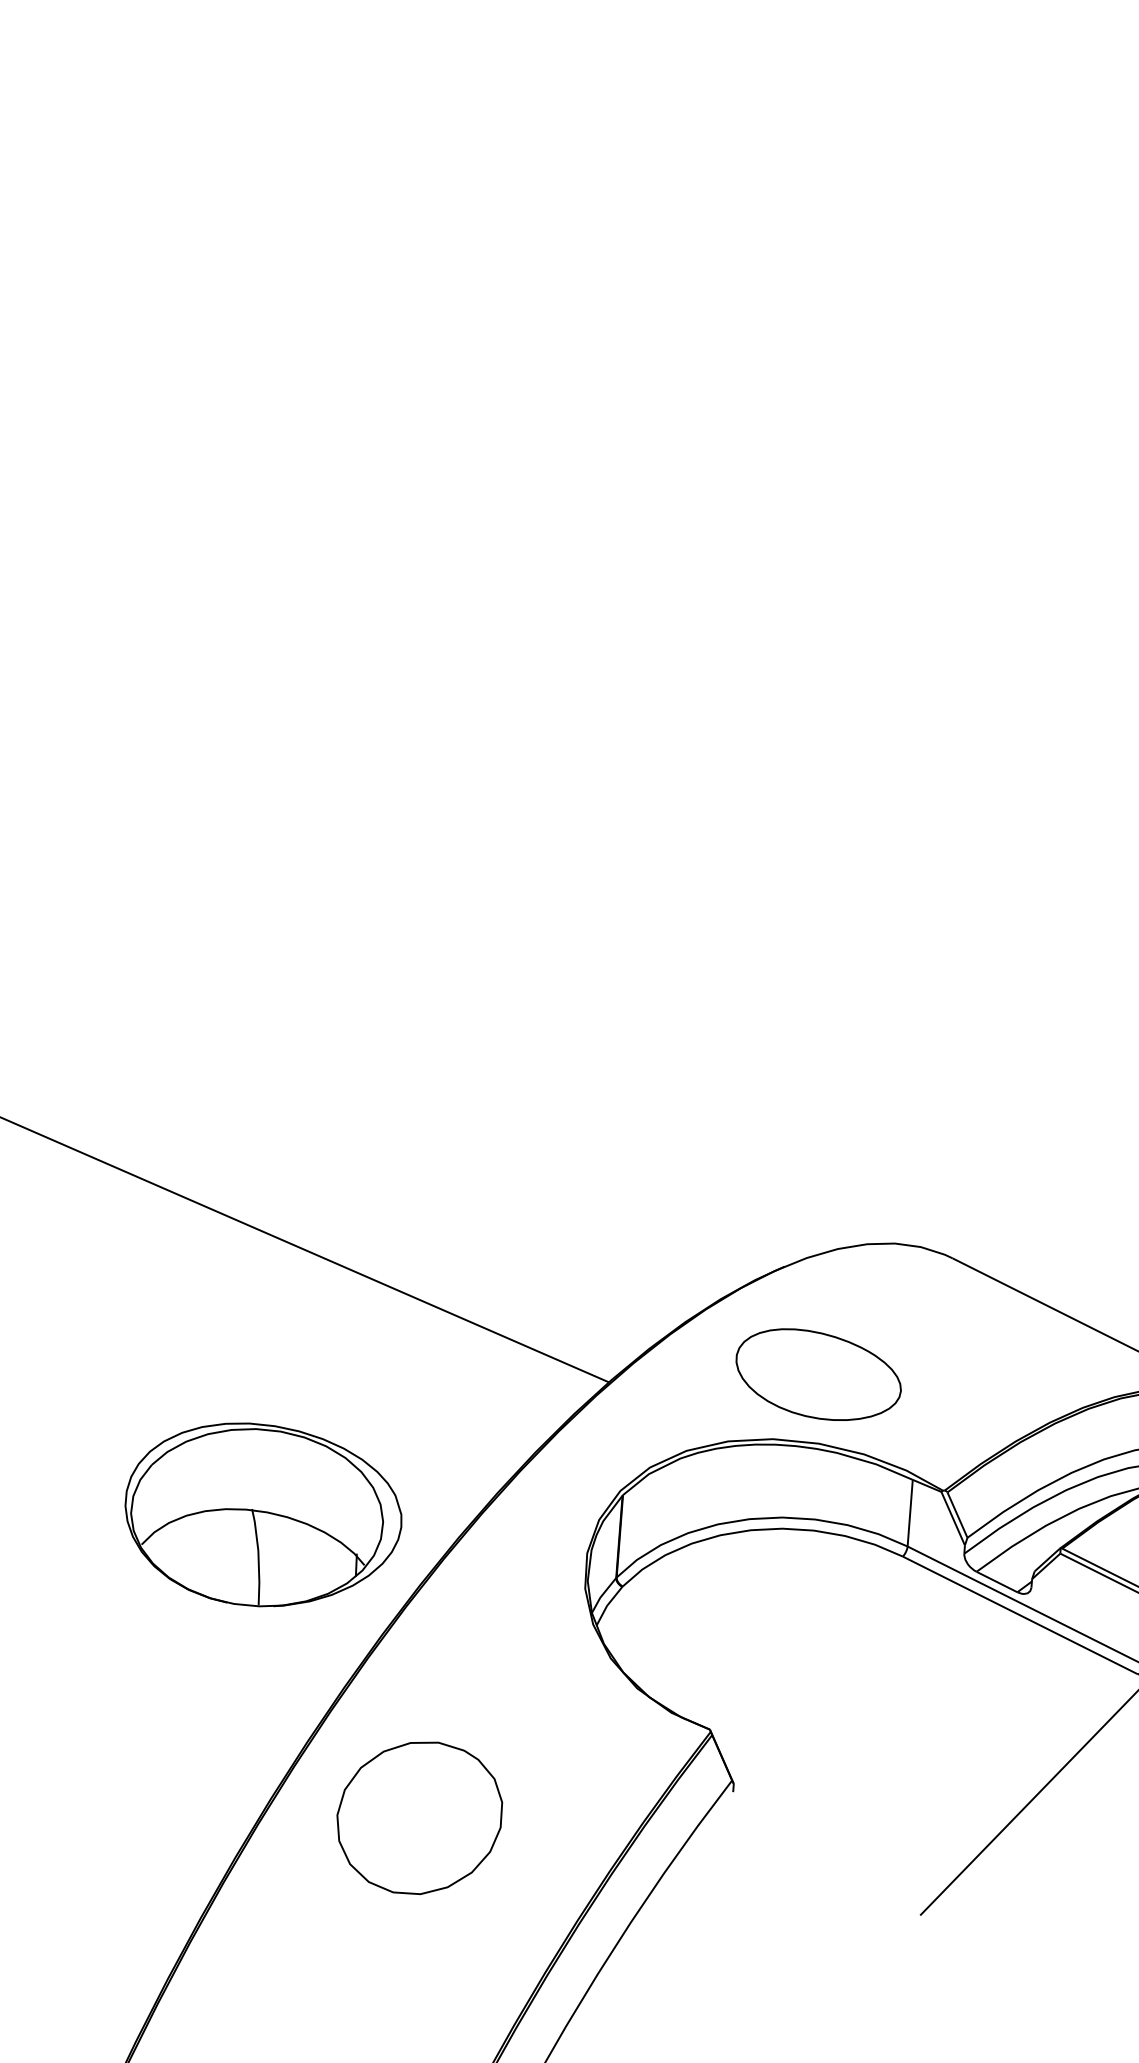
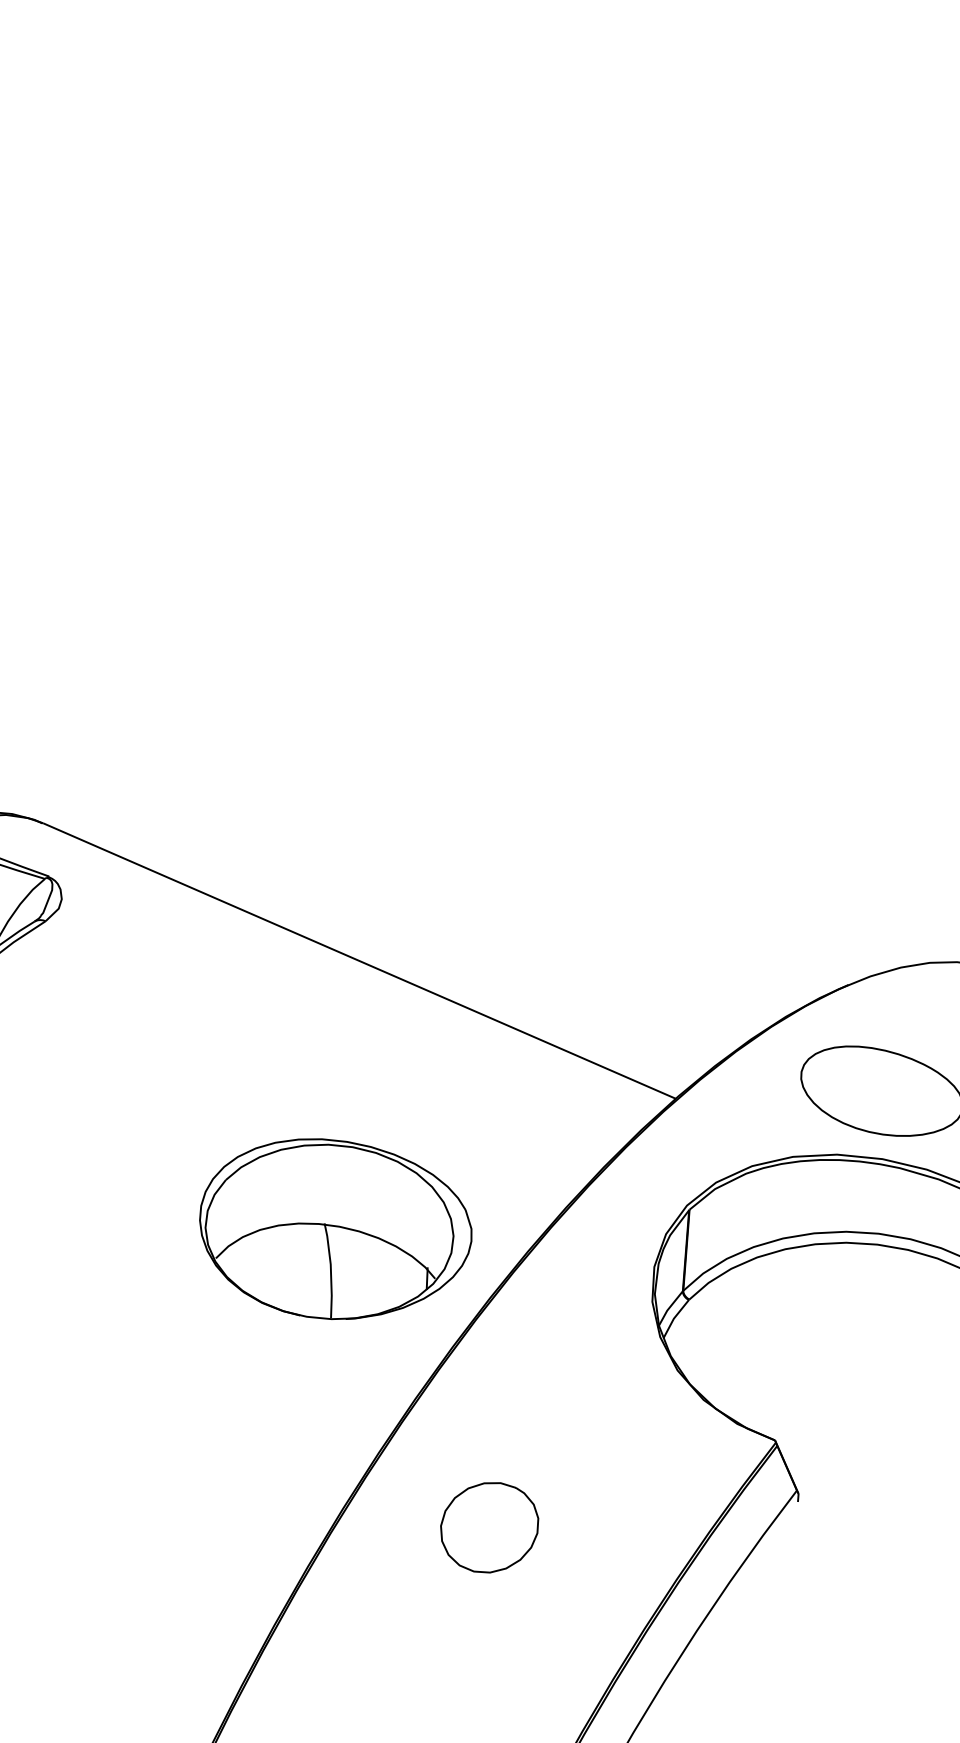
part: (419, 1818) -> (489, 1527), size x0.6

